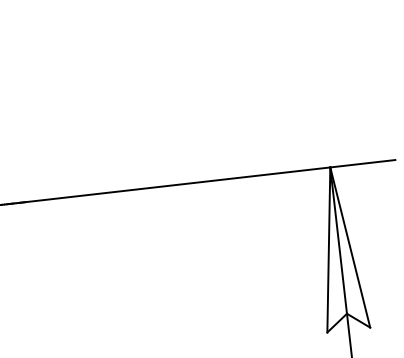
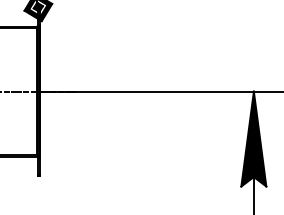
fill: (338, 247) -> (253, 138), added

